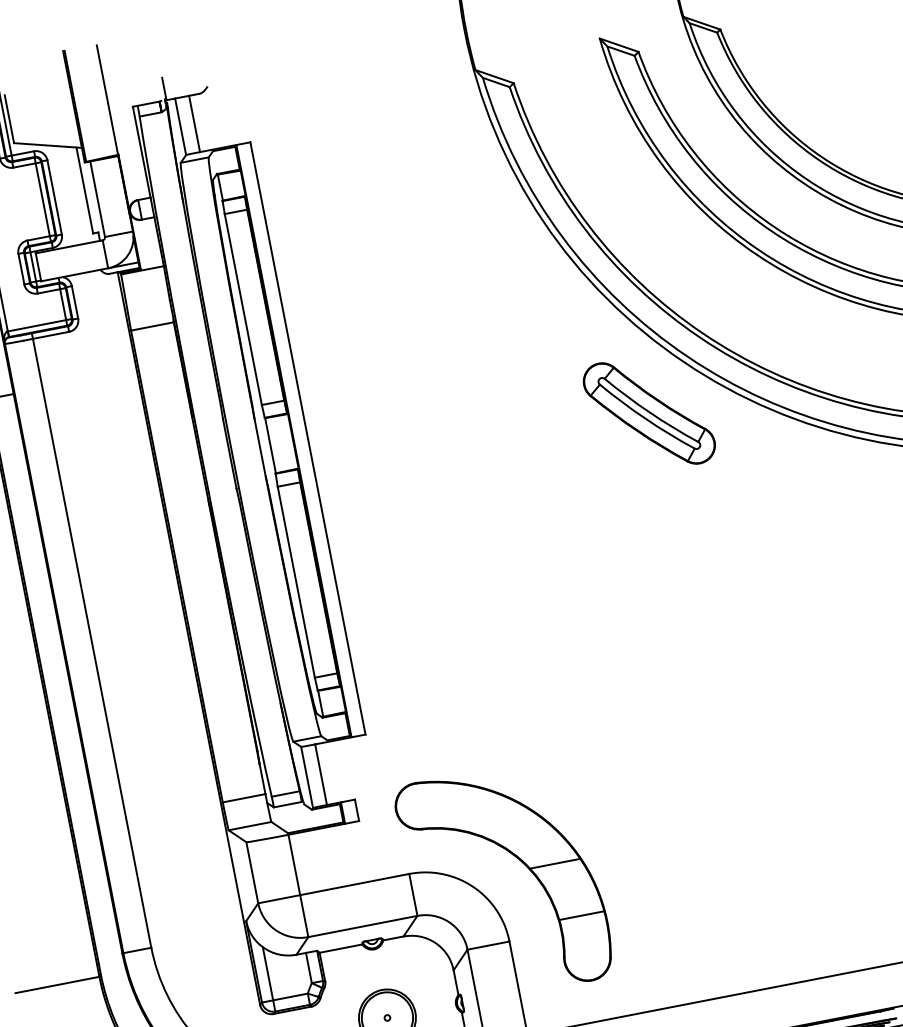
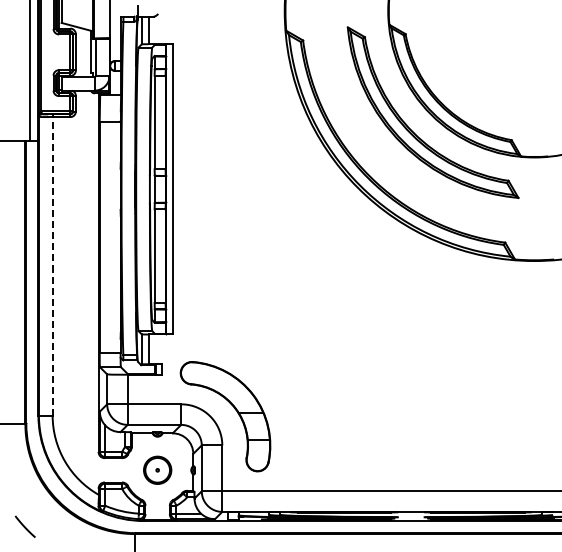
part: (648, 412) -> (336, 208), removed
line: (91, 639) -> (52, 264), solid -> dashed

